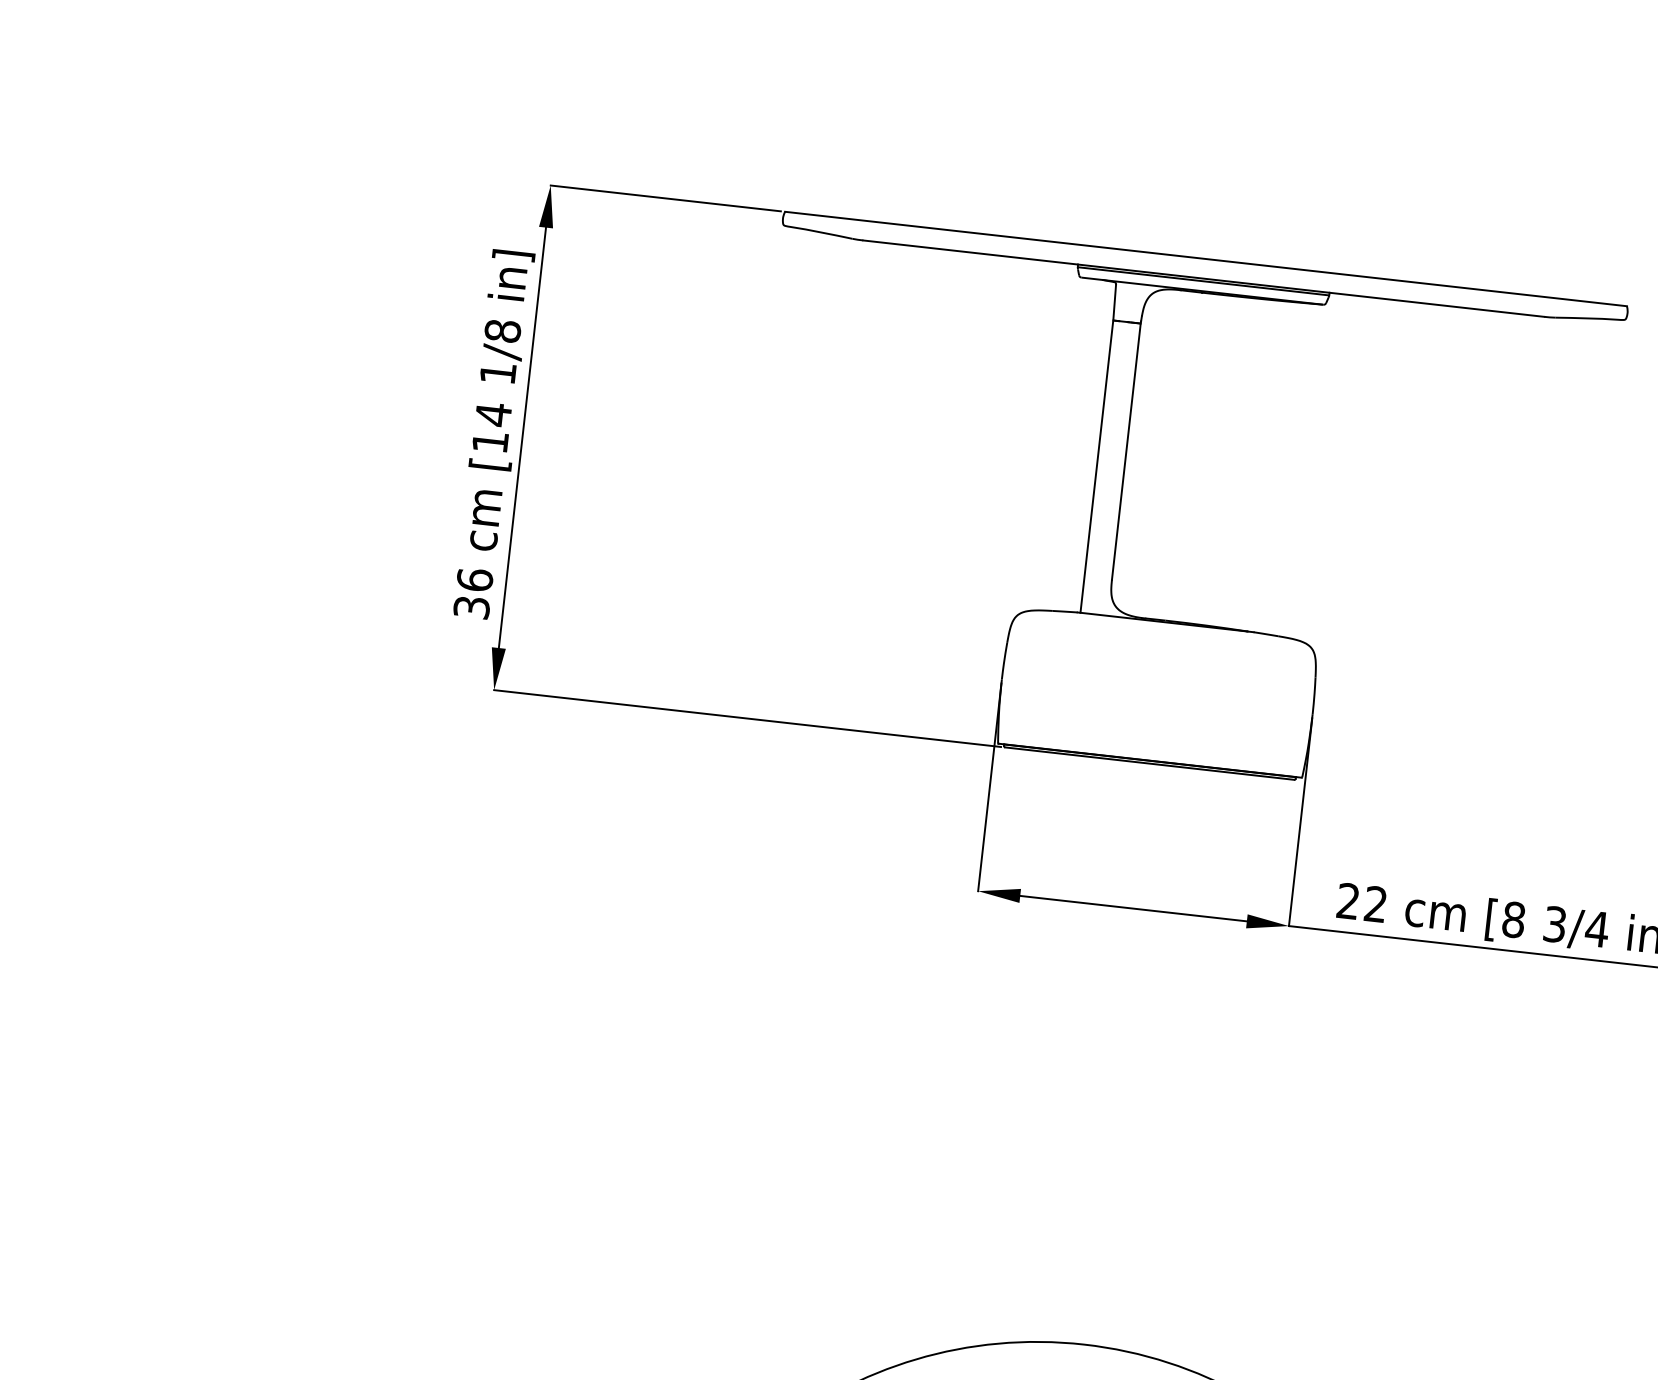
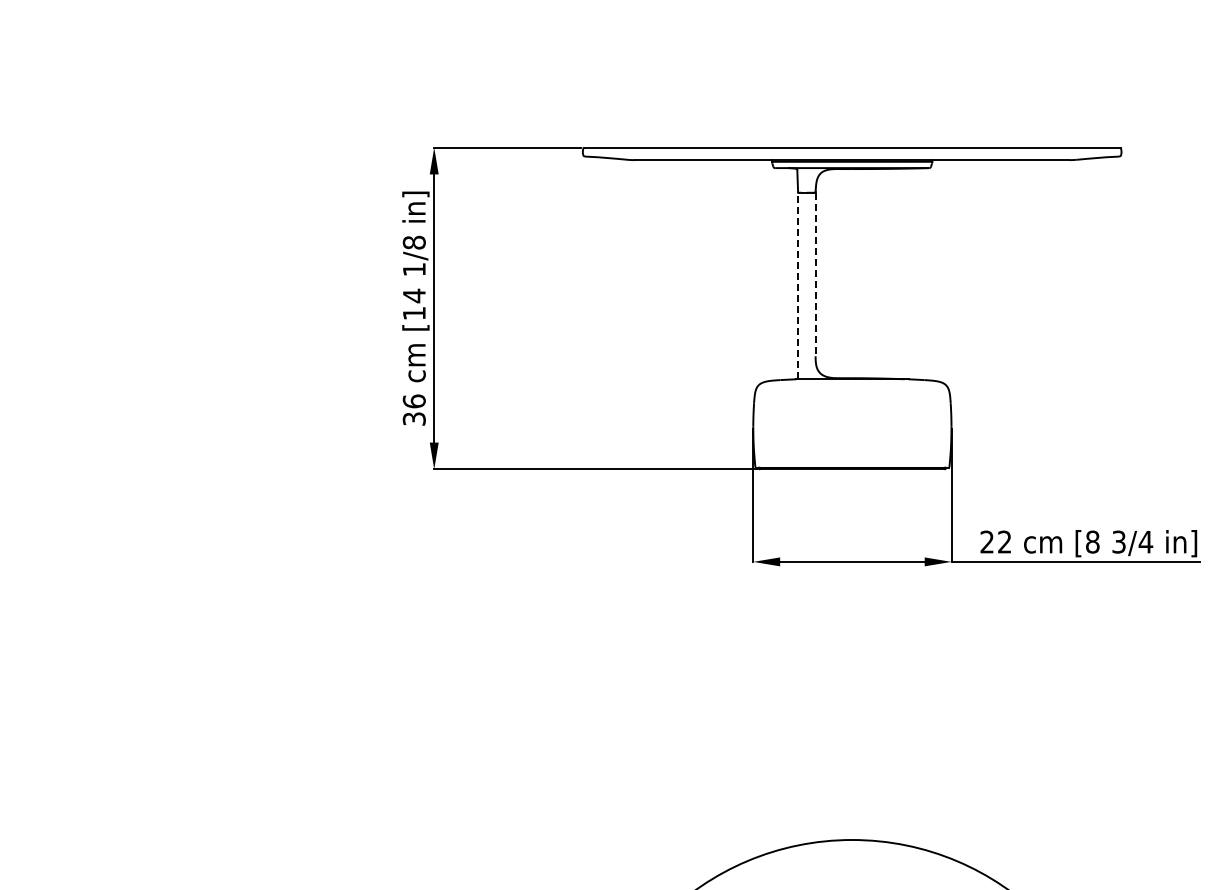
line: (1126, 453) -> (815, 275), solid -> dashed
line: (1097, 467) -> (798, 286), solid -> dashed

